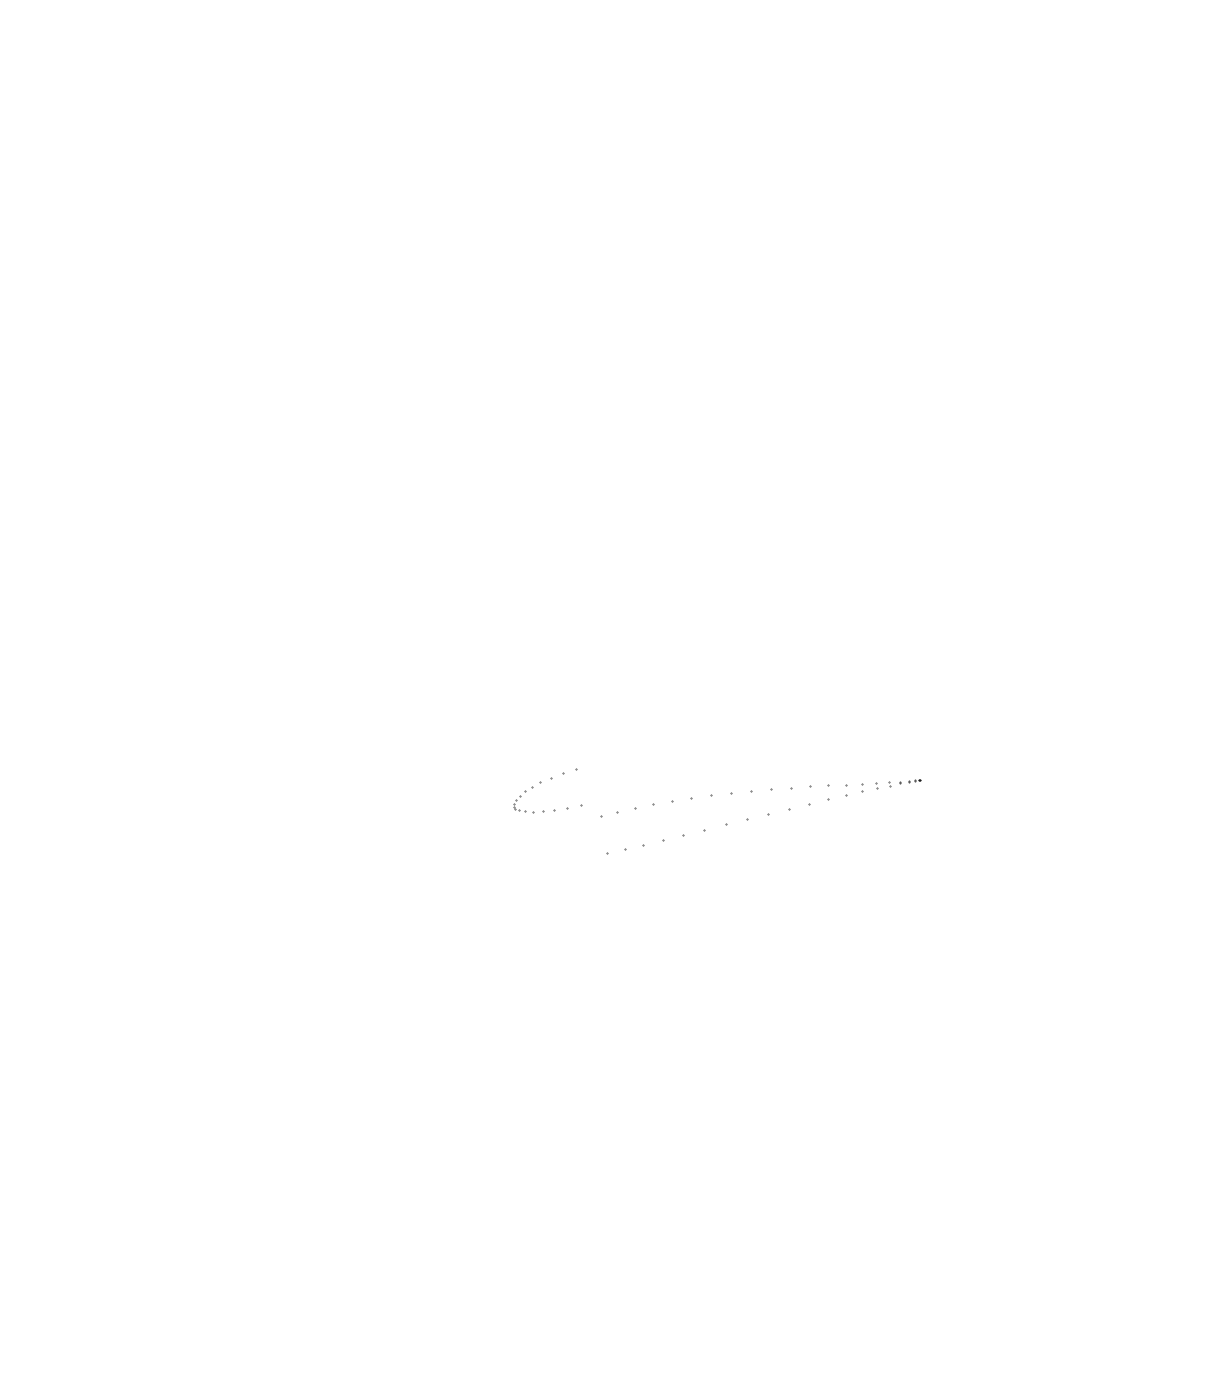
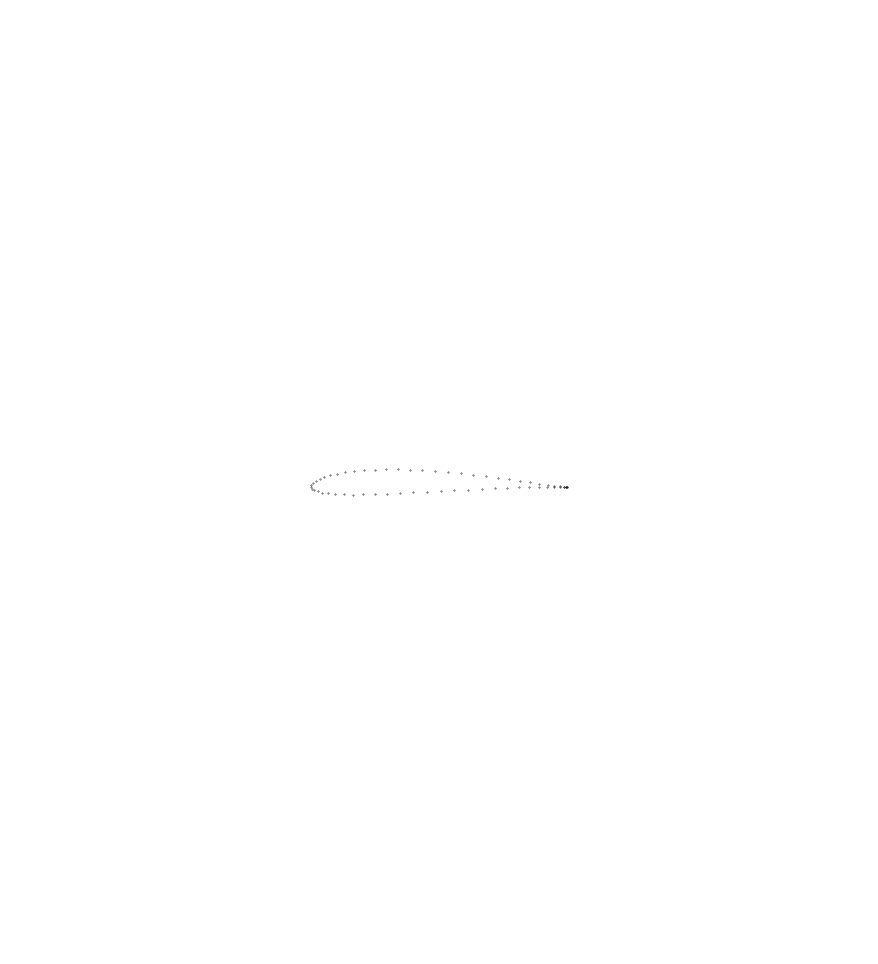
part: (540, 784) -> (330, 476), moved

